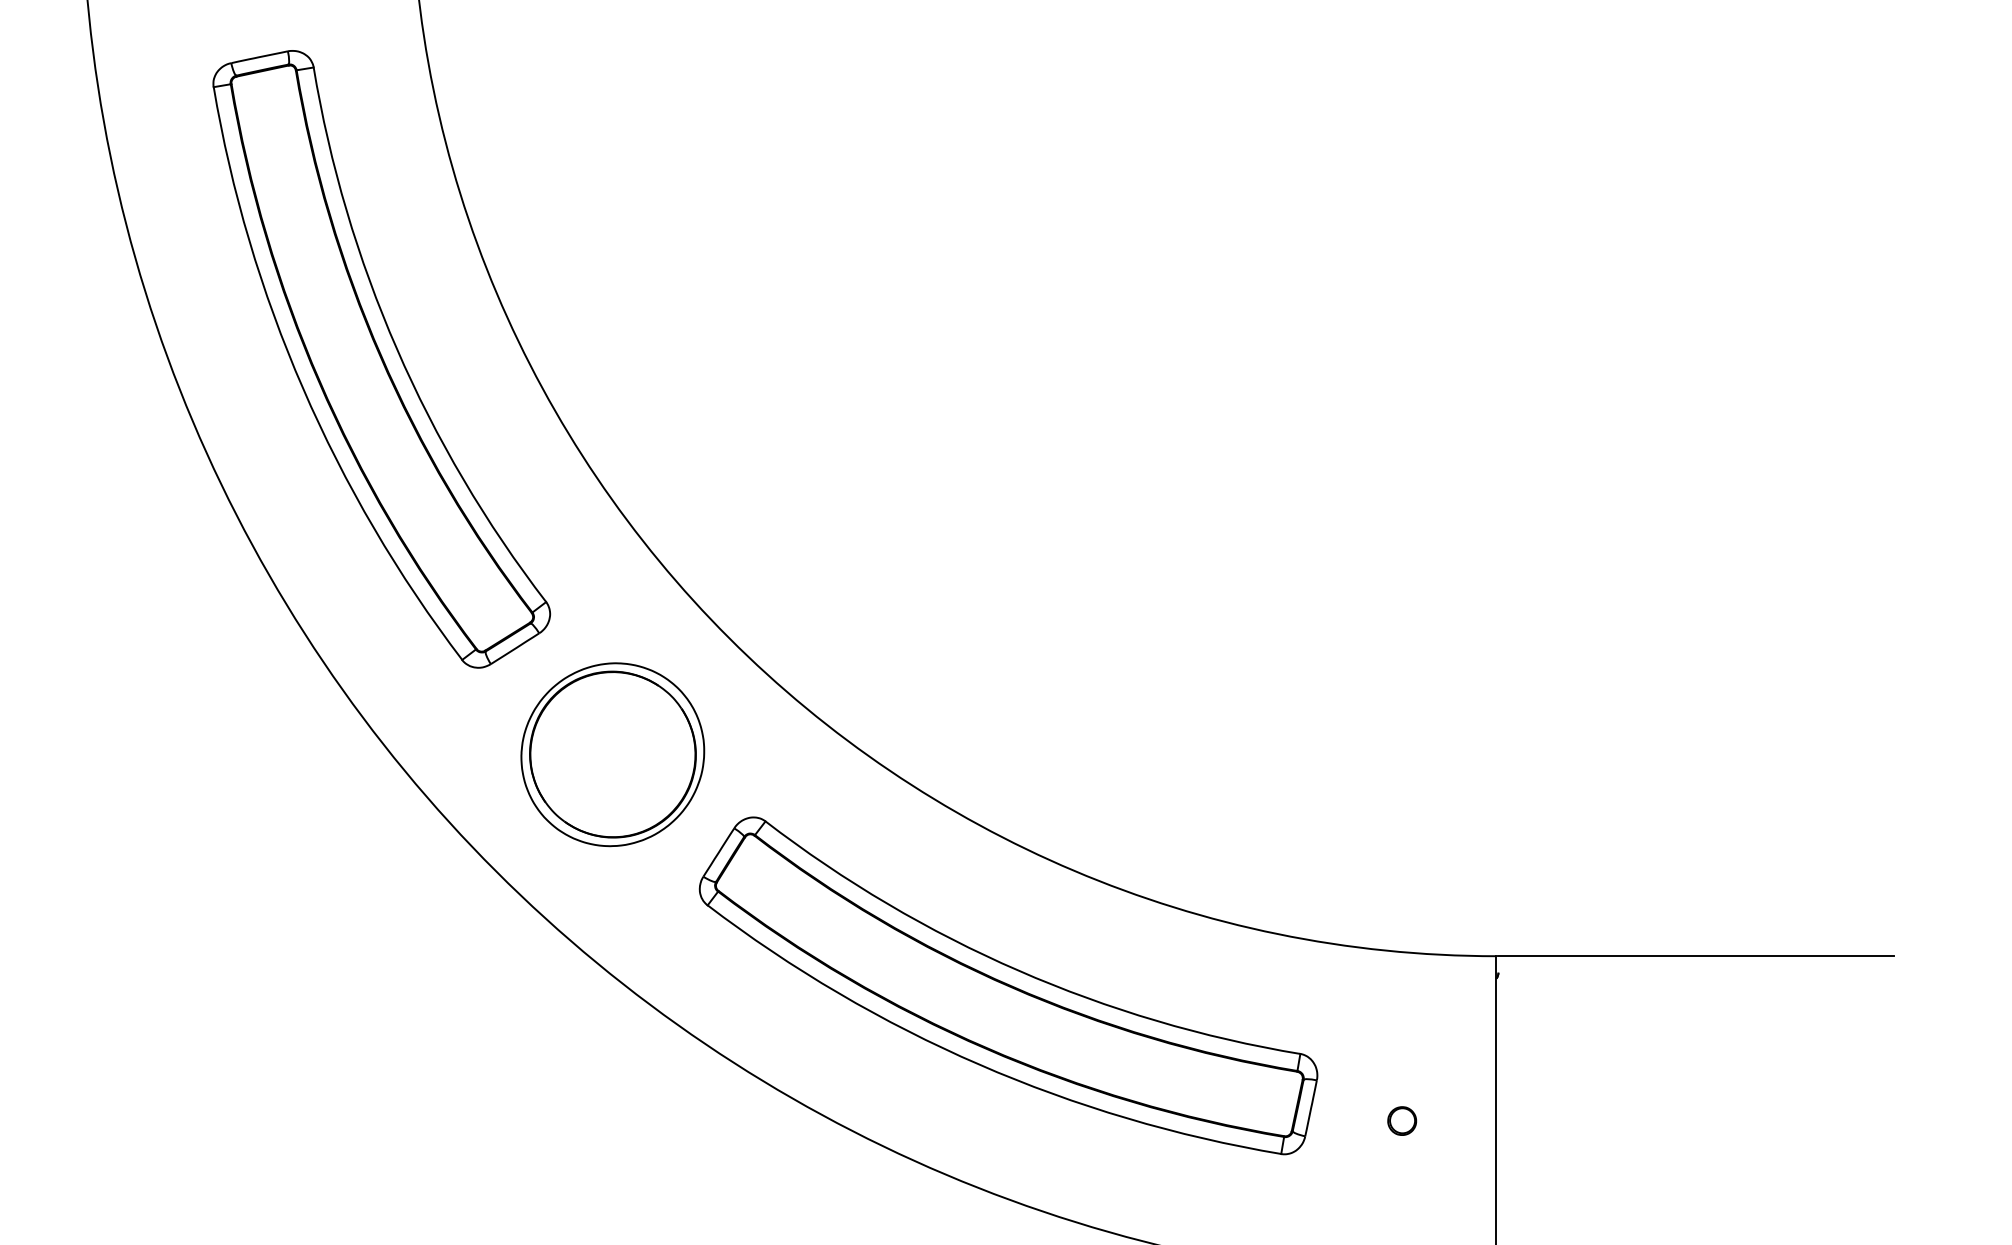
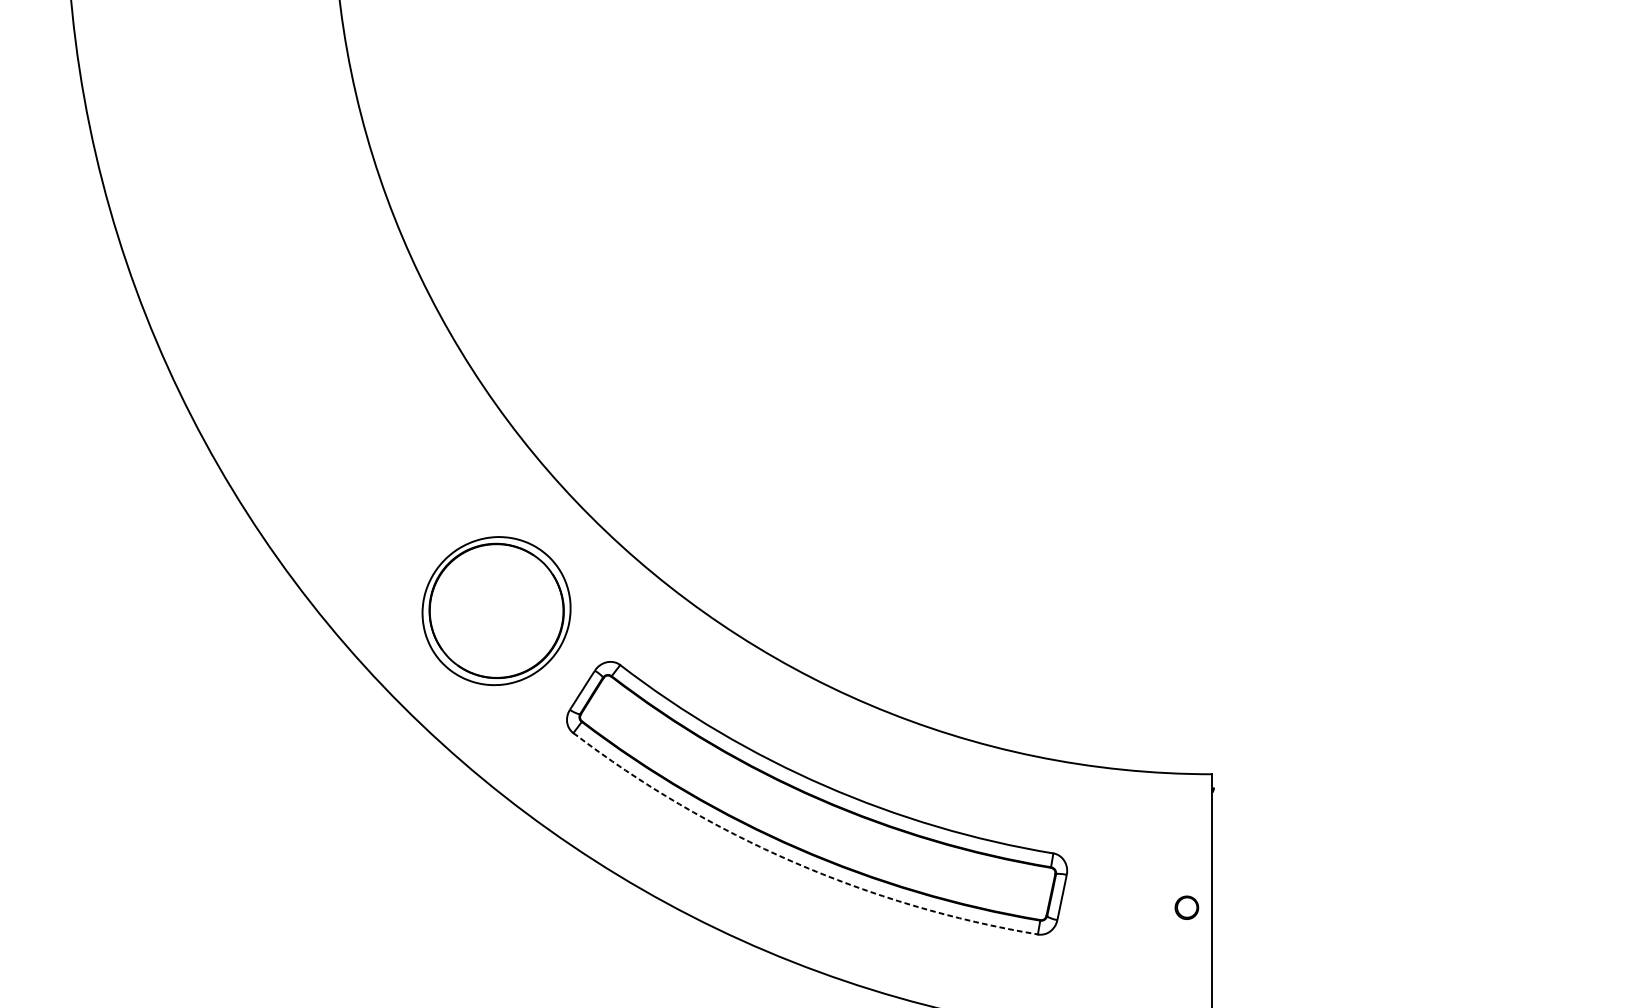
part: (381, 359) -> (309, 290), removed
line: (1696, 956) -> (1374, 774), removed
arc: (979, 1064) -> (793, 861), solid -> dashed
part: (1402, 1120) -> (1187, 907), moved

